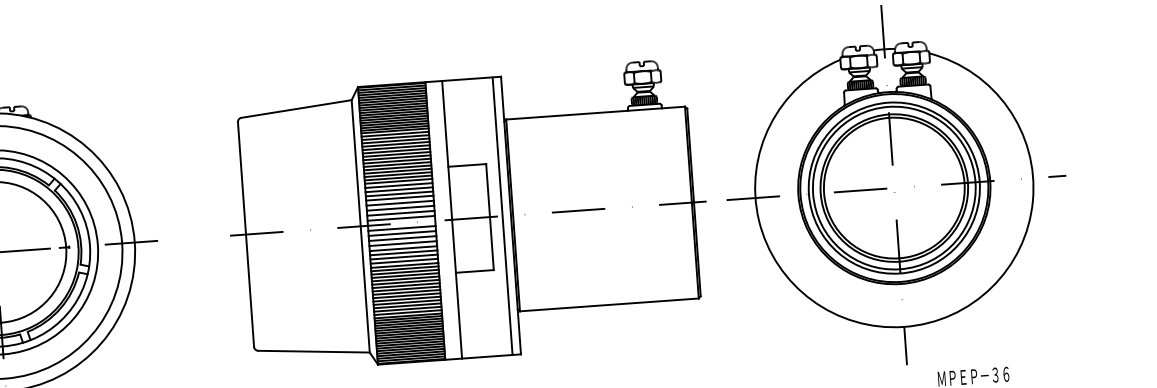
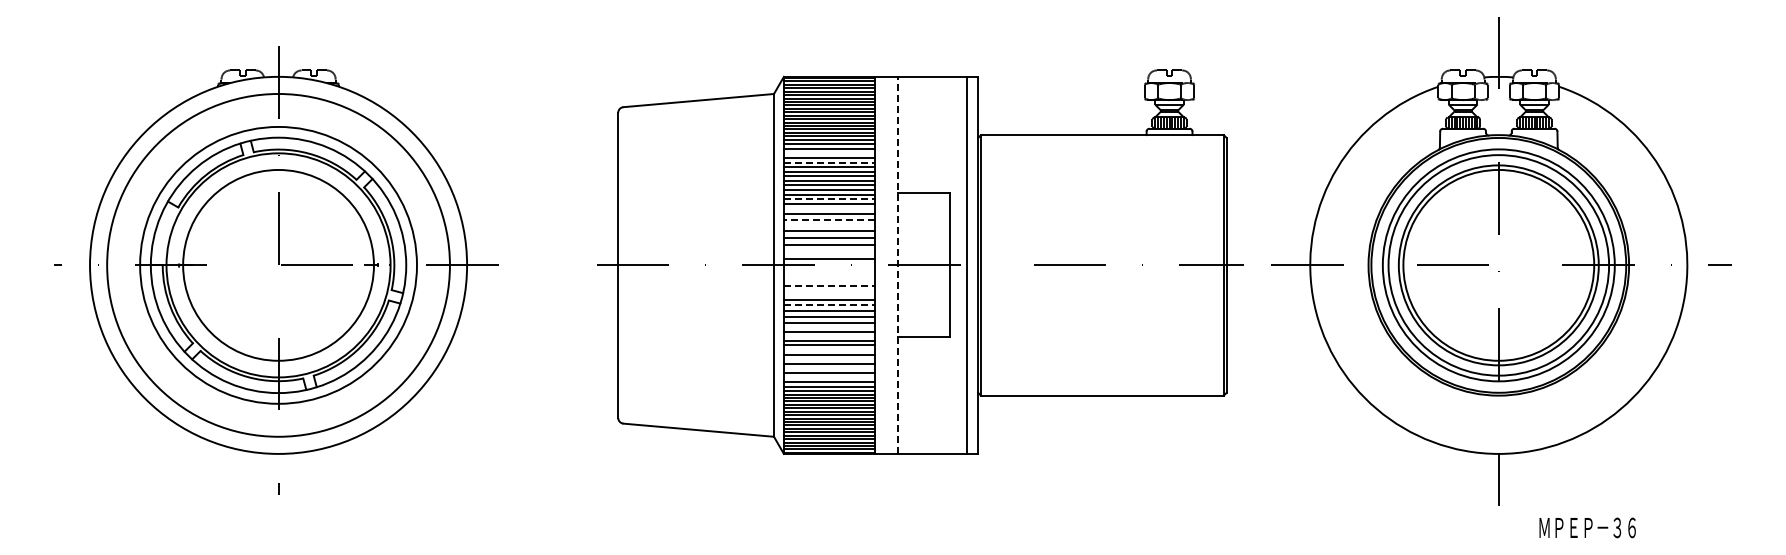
line: (395, 141) -> (829, 153), removed
line: (396, 147) -> (829, 162), solid -> dashed
line: (398, 174) -> (829, 199), solid -> dashed
line: (398, 181) -> (829, 208), removed
line: (399, 189) -> (829, 219), solid -> dashed
line: (399, 194) -> (829, 225), removed
line: (400, 213) -> (829, 251), removed
line: (452, 219) -> (898, 265), solid -> dashed
line: (401, 228) -> (829, 272), removed
line: (402, 233) -> (829, 279), removed
line: (402, 238) -> (829, 285), solid -> dashed
line: (403, 243) -> (829, 292), removed
line: (403, 252) -> (829, 305), solid -> dashed
line: (404, 269) -> (829, 327), removed
line: (405, 275) -> (829, 336), removed
line: (406, 285) -> (829, 349), removed
line: (406, 292) -> (829, 359), removed
line: (407, 299) -> (829, 368), removed
line: (407, 305) -> (829, 377), removed

